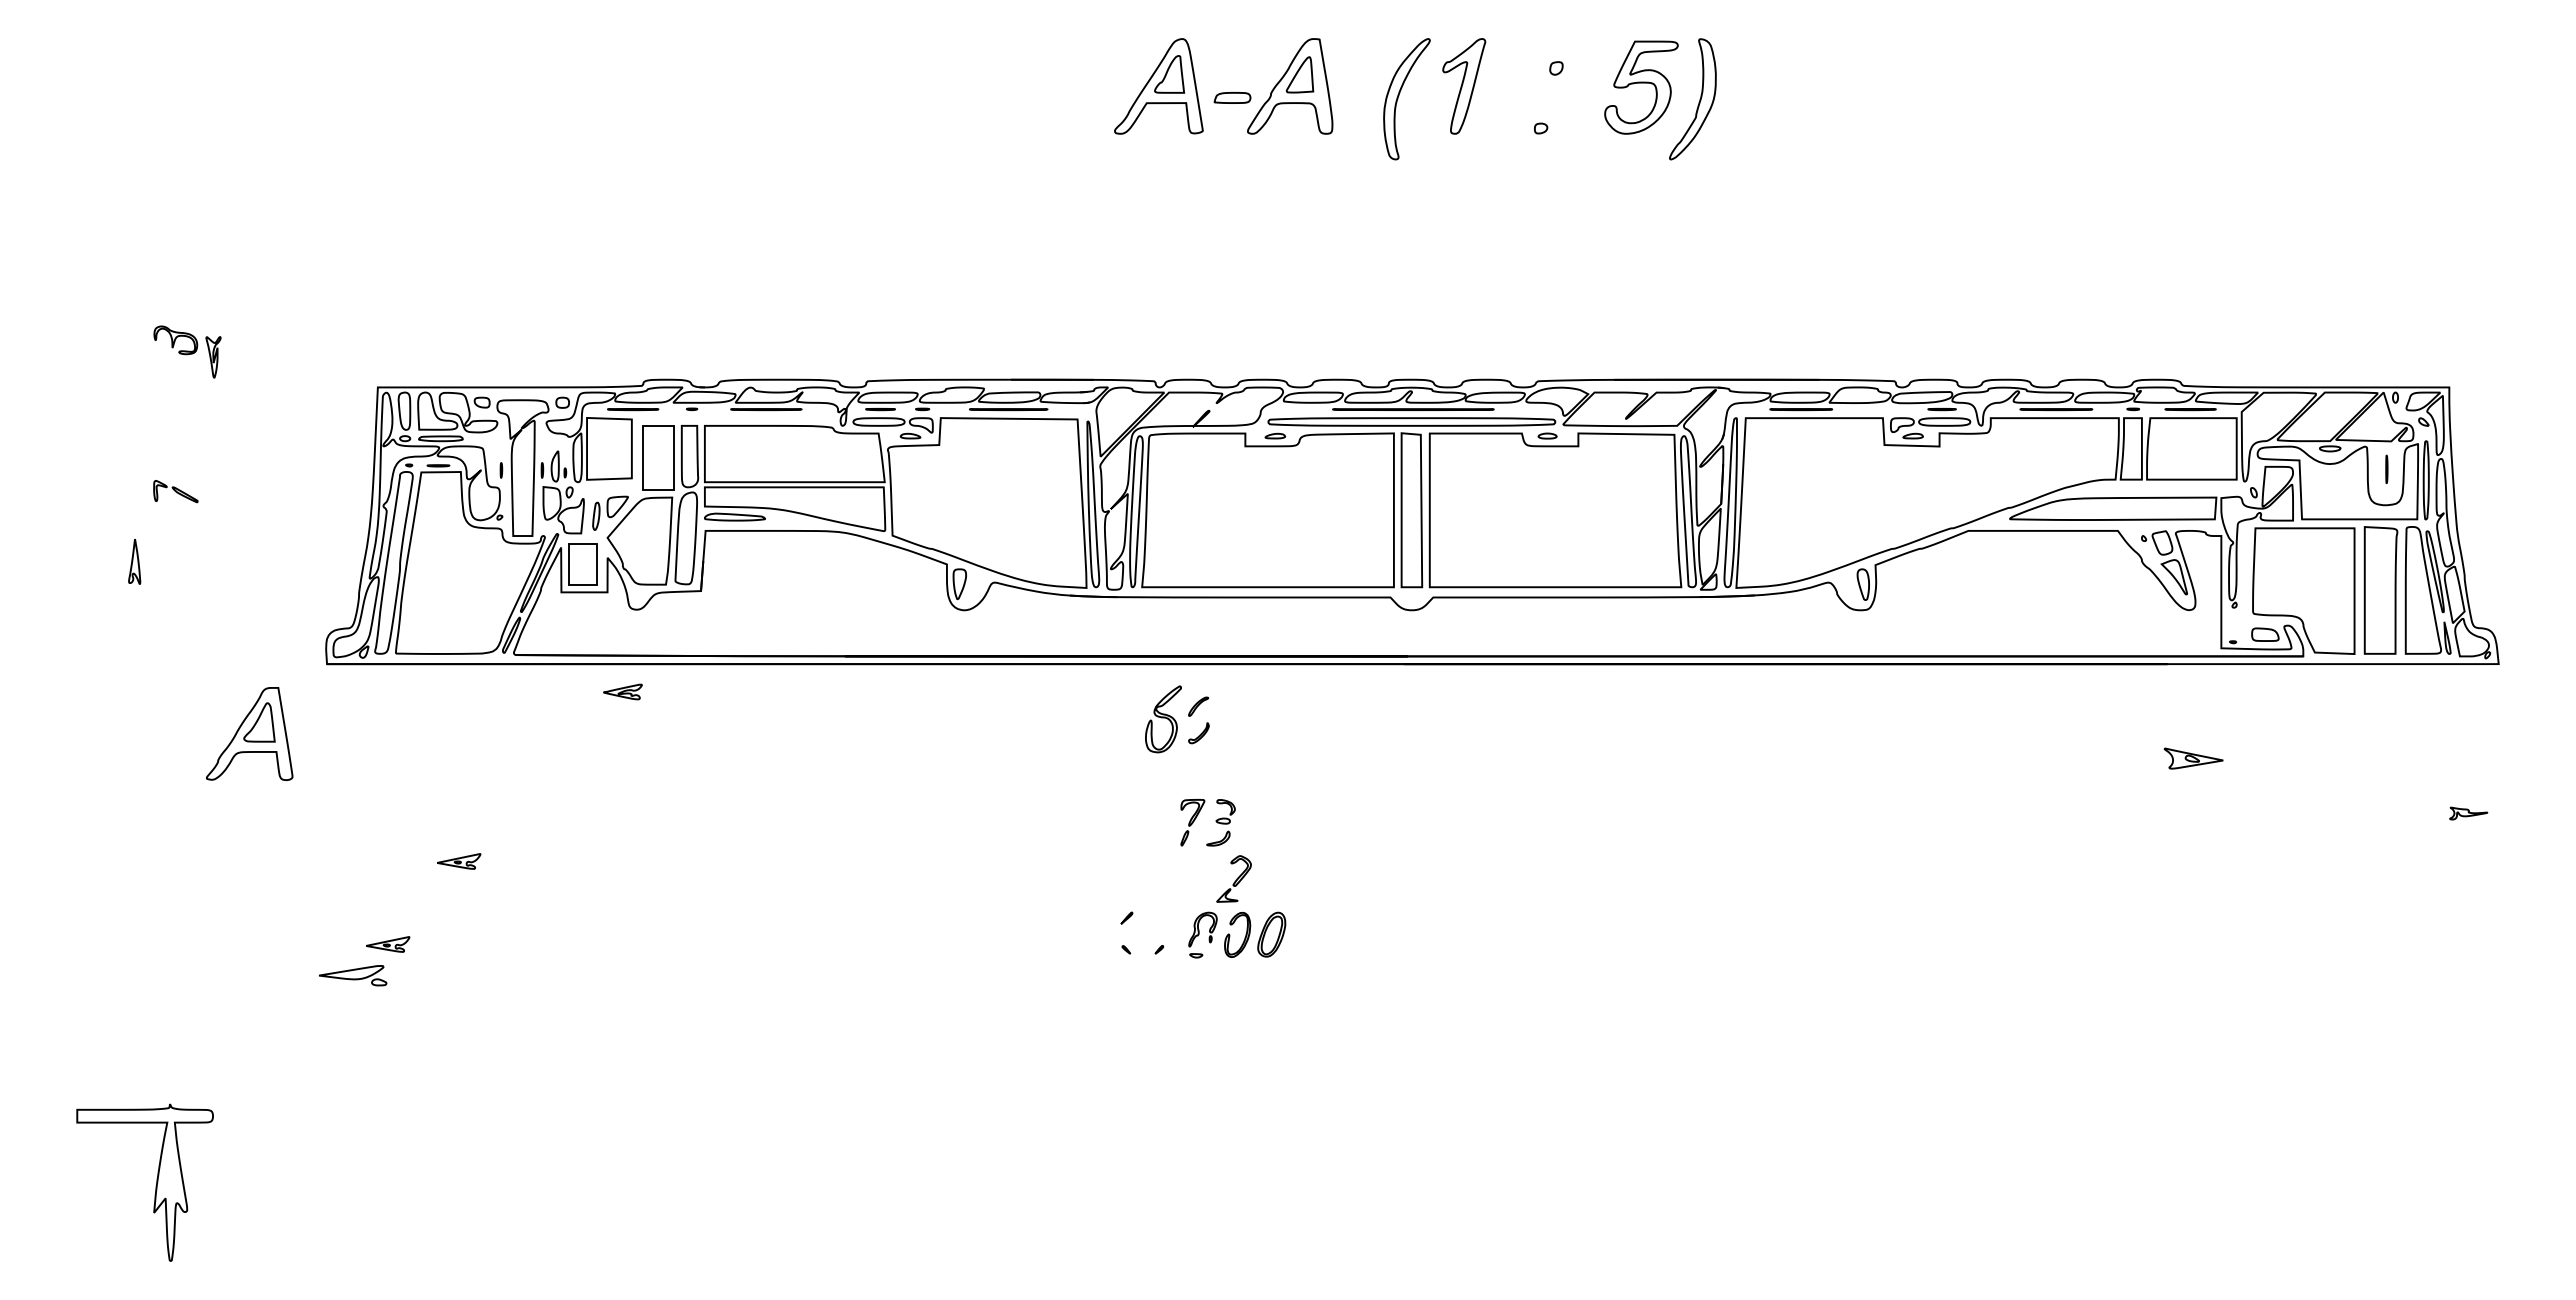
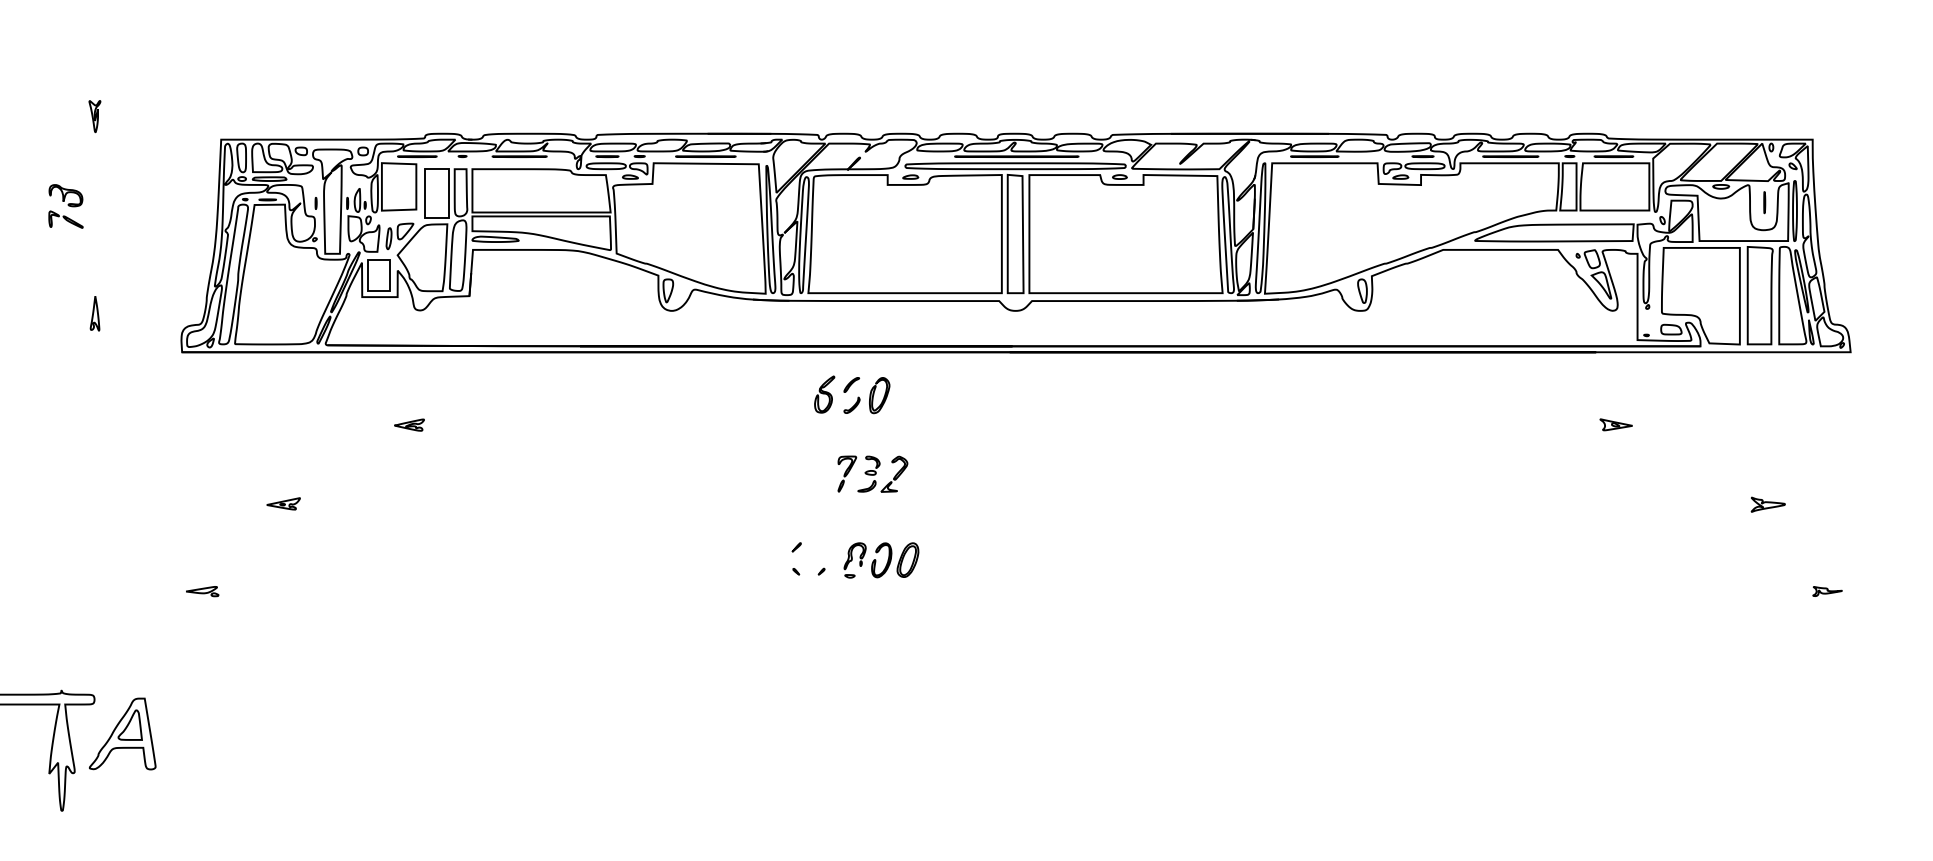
part: (175, 340) -> (65, 195), moved
part: (134, 561) -> (94, 313), moved
part: (622, 691) -> (409, 424), moved
part: (1162, 718) -> (824, 394), size x0.71
part: (1240, 721) -> (883, 396), added
part: (249, 733) -> (122, 733), moved
part: (2193, 758) -> (1616, 424), size x0.71
part: (2468, 813) -> (1827, 591), moved
part: (2391, 862) -> (1768, 504), added
part: (1233, 878) -> (893, 473), moved
part: (388, 944) -> (229, 567), removed
part: (353, 975) -> (202, 591), size x0.62

